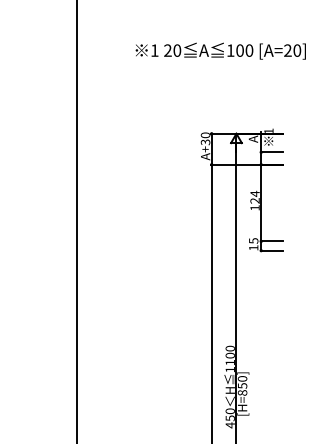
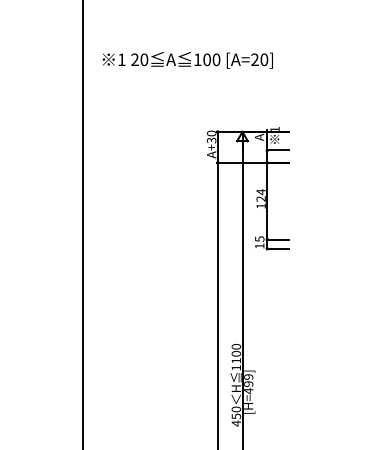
text: (220, 51) -> (187, 60), moved
text: (242, 386) -> (248, 384), [H=850] -> [H=499]

